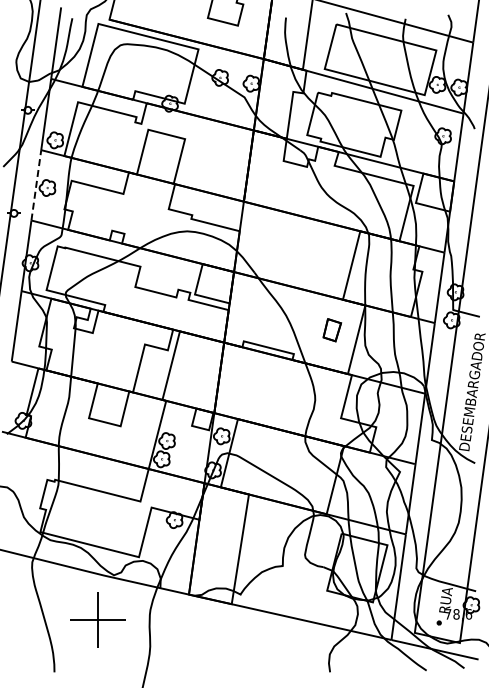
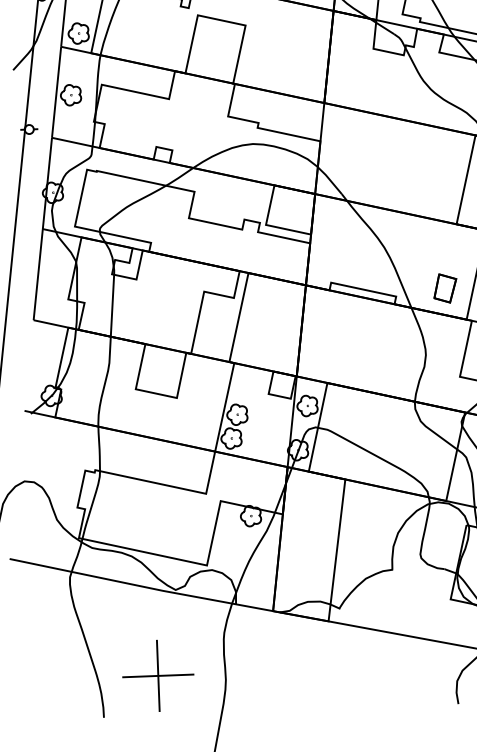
line: (36, 185) -> (56, 92), dashed -> solid
part: (332, 330) -> (445, 288), moved
part: (97, 620) -> (157, 675), moved

